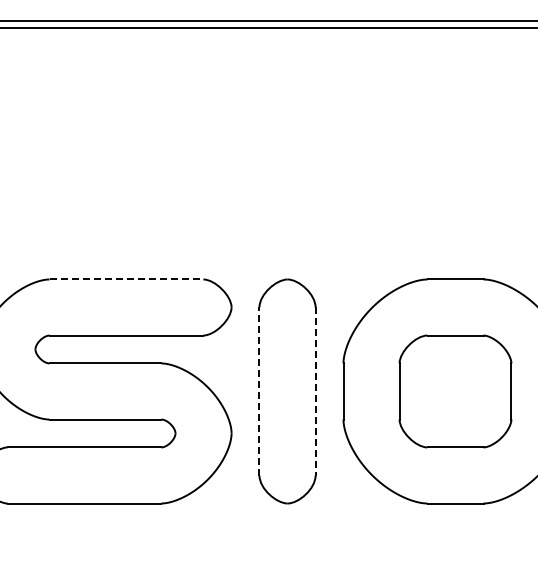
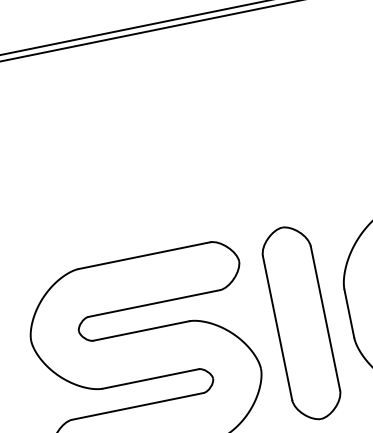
line: (126, 279) -> (144, 255), dashed -> solid
line: (259, 391) -> (277, 328), dashed -> solid
line: (315, 391) -> (325, 318), dashed -> solid

